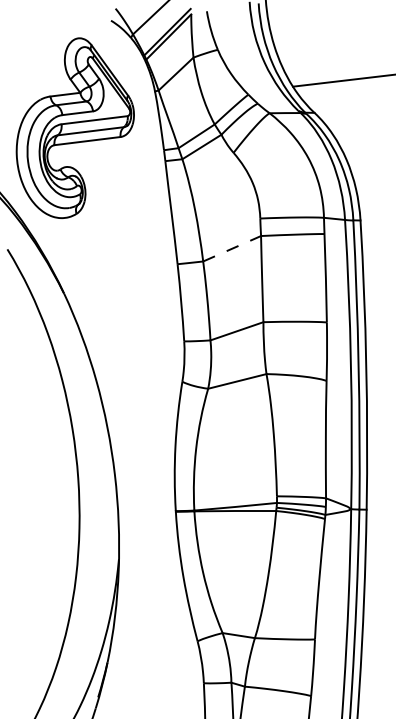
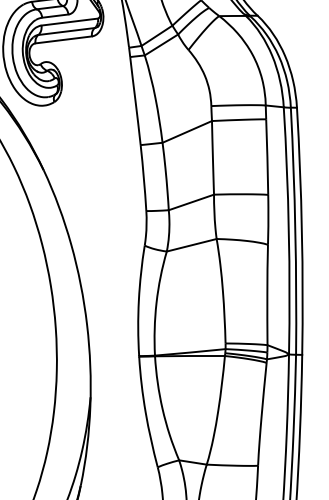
line: (232, 248) -> (187, 131), dashed -> solid

